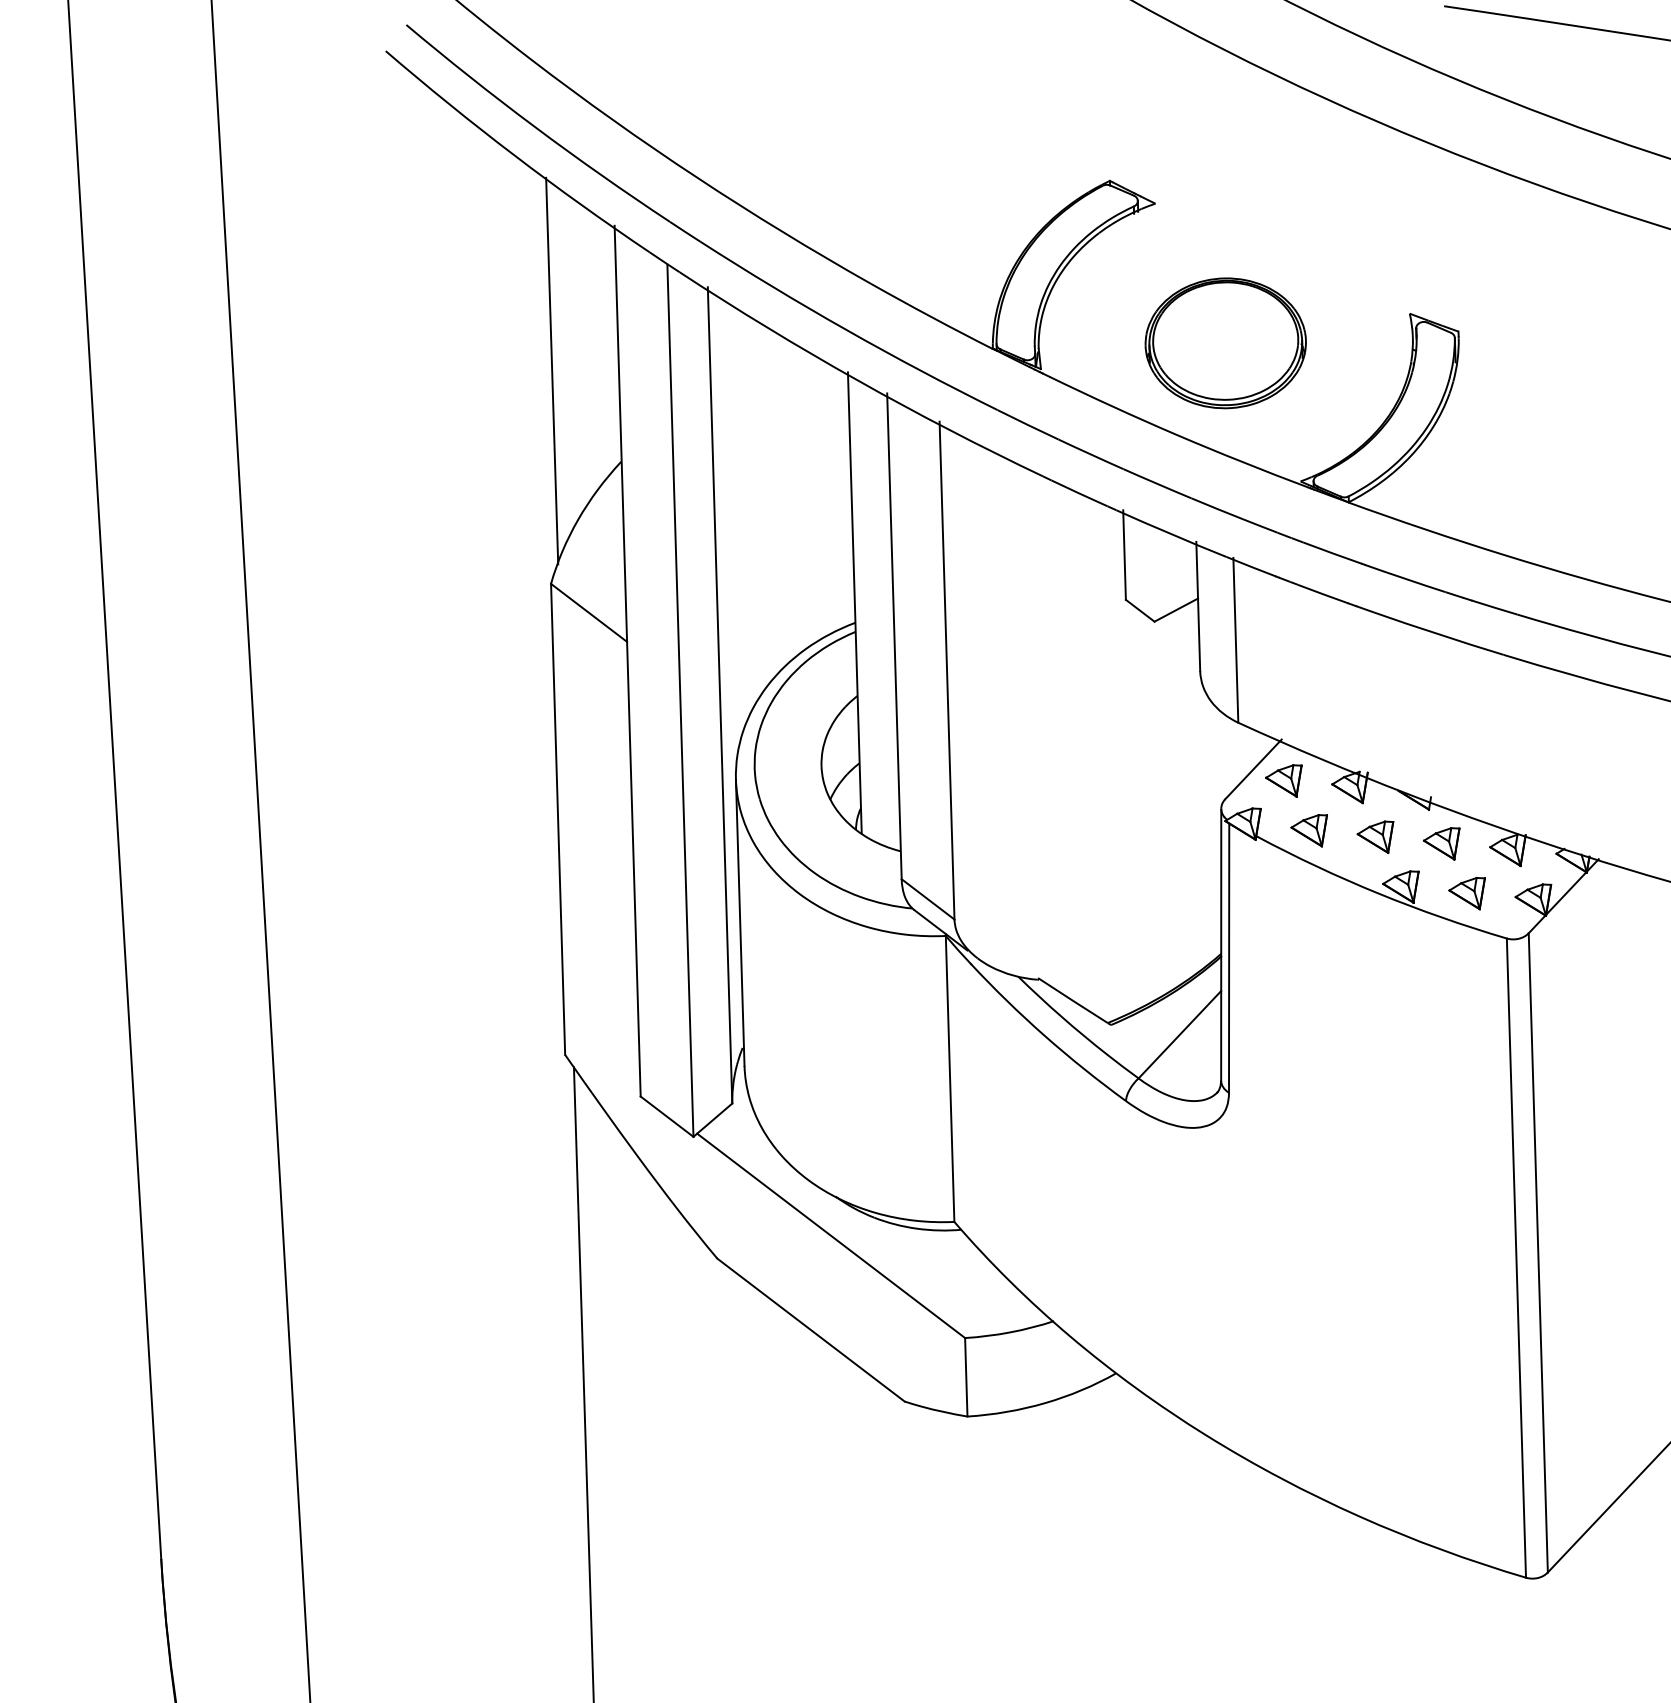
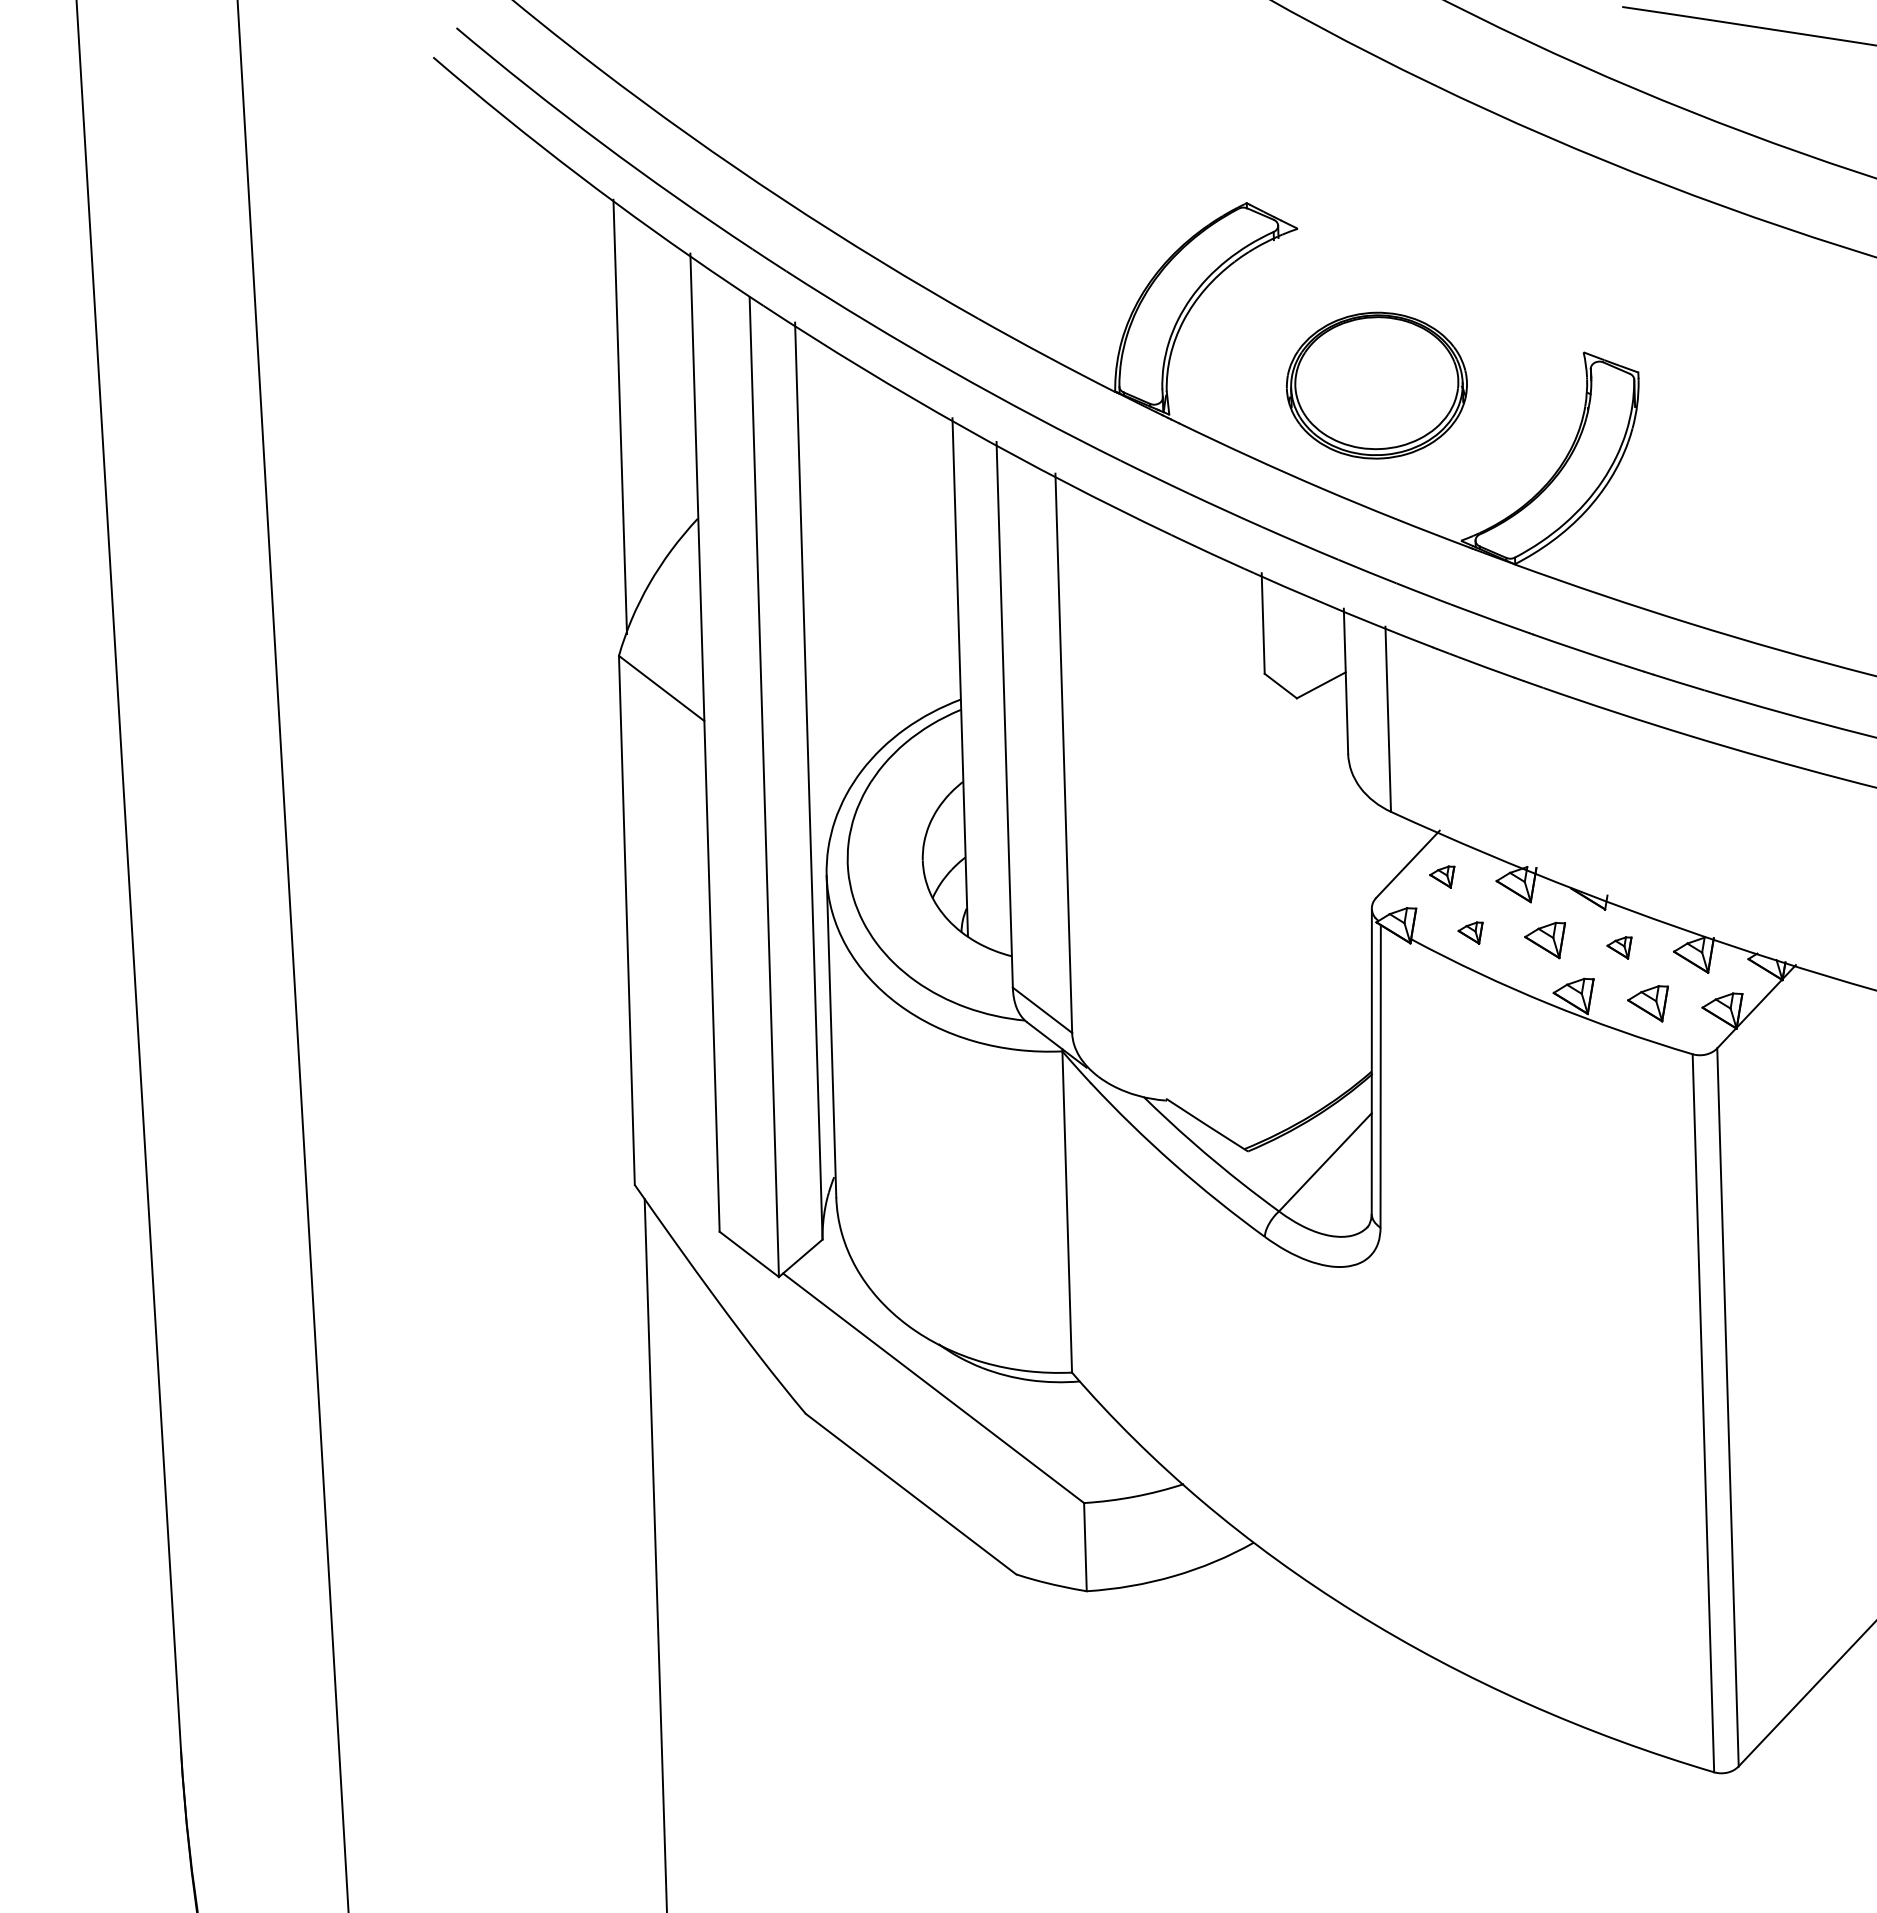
part: (1284, 780) -> (1442, 876), size x0.6
part: (1309, 830) -> (1470, 932), size x0.6
part: (1441, 843) -> (1619, 947), size x0.6

